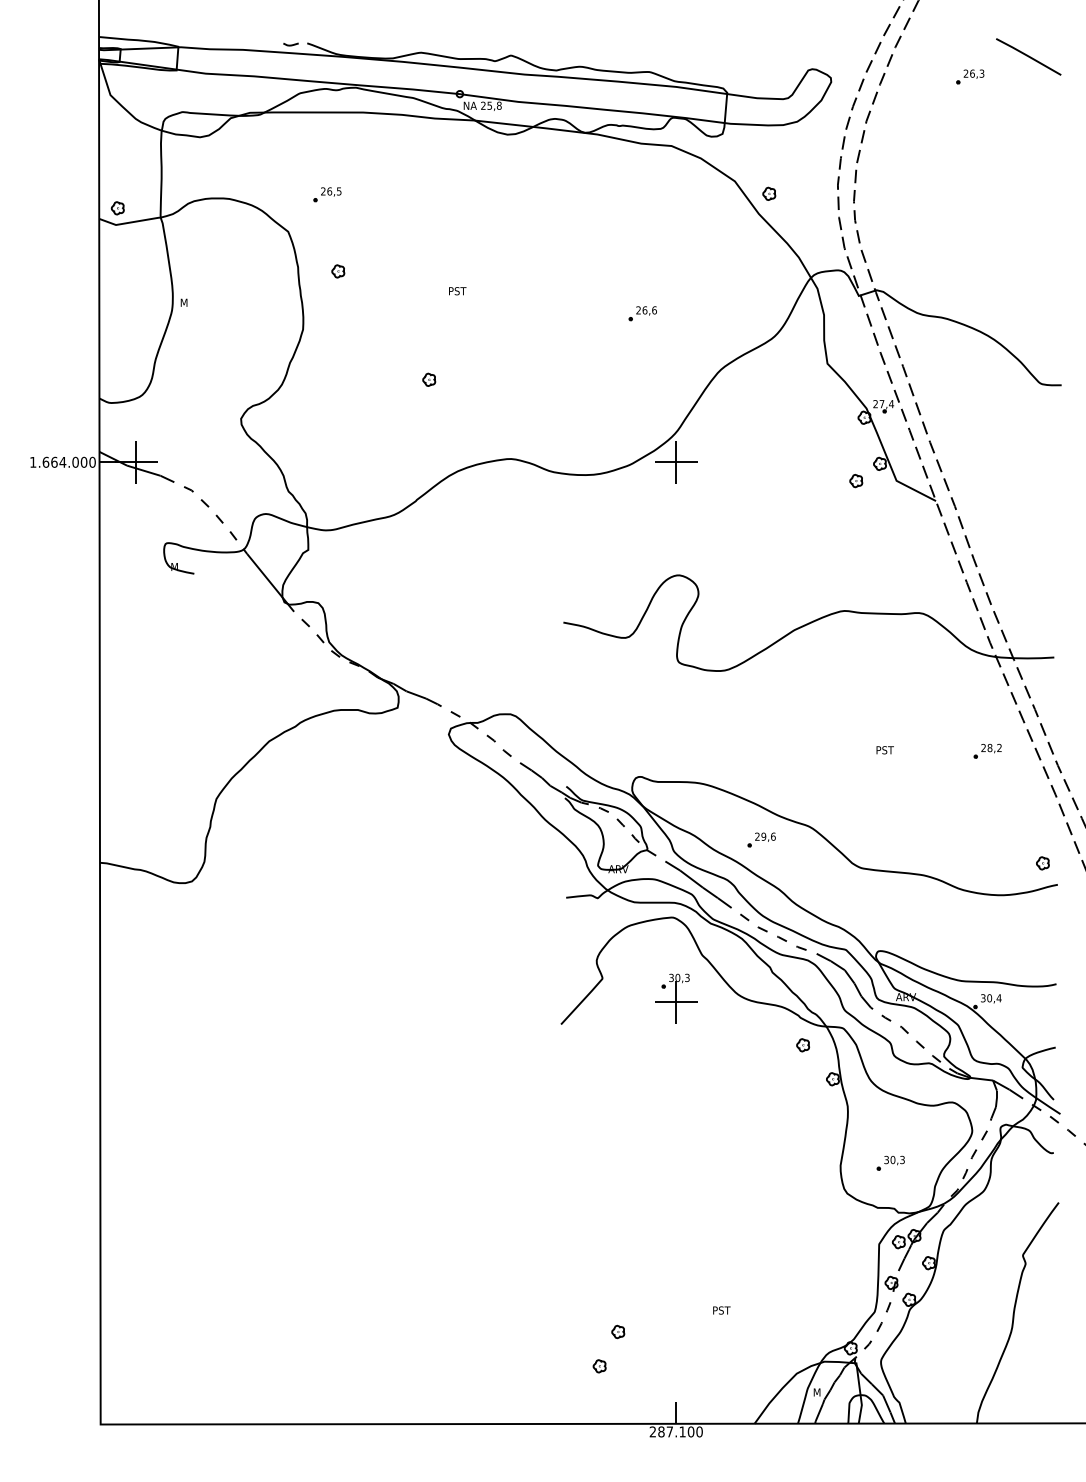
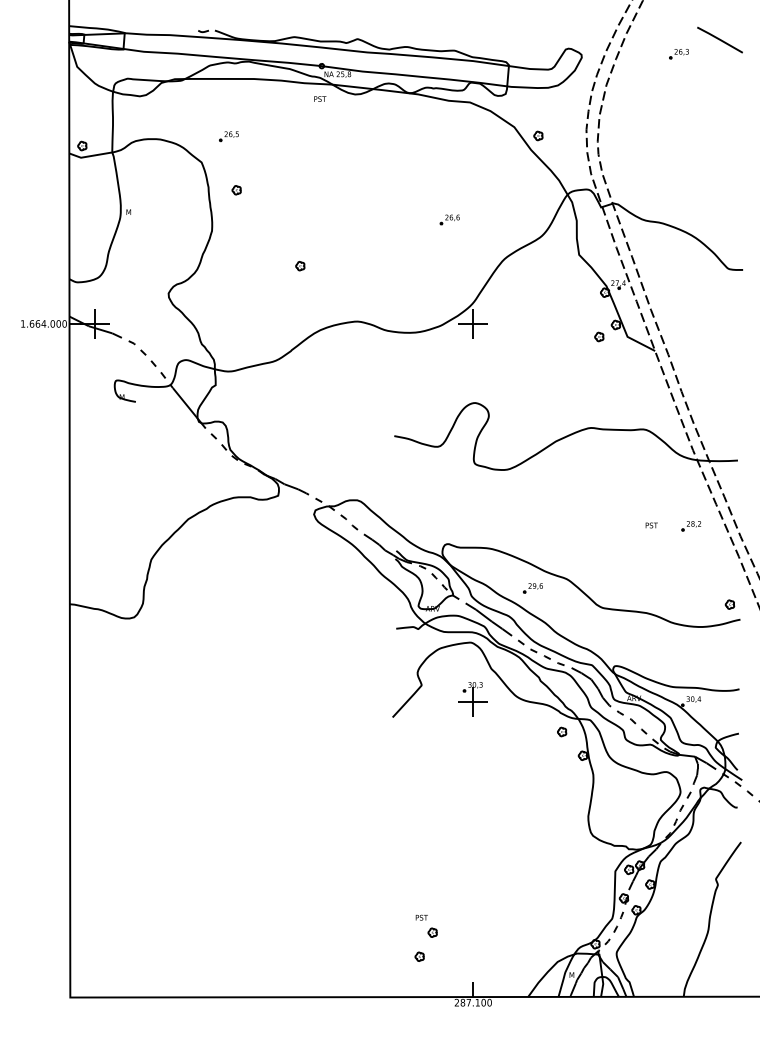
text: (457, 291) -> (320, 99), moved
text: (884, 750) -> (651, 525), moved
part: (890, 1162) -> (623, 814), removed
text: (721, 1310) -> (421, 917), moved

